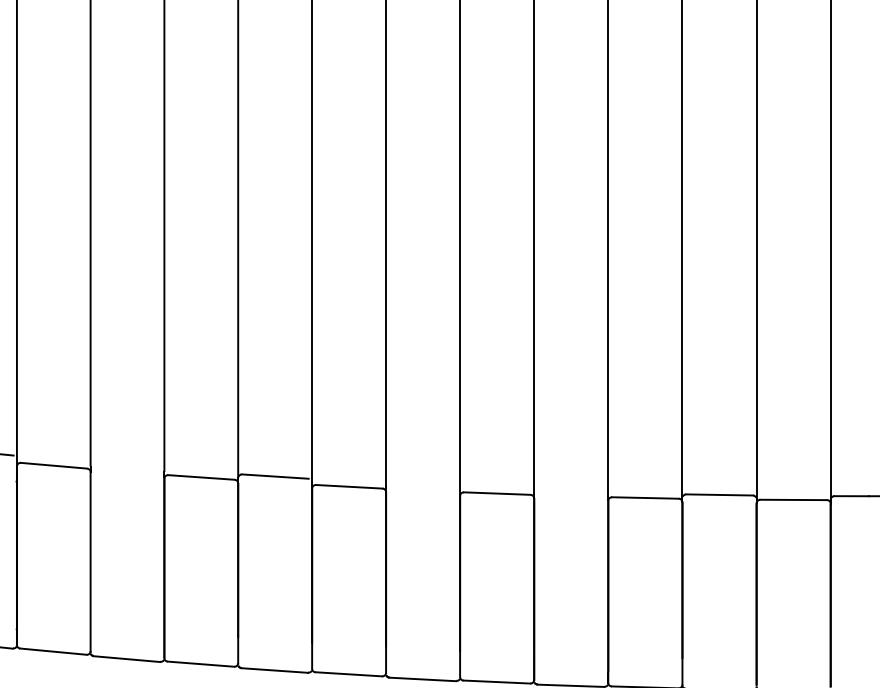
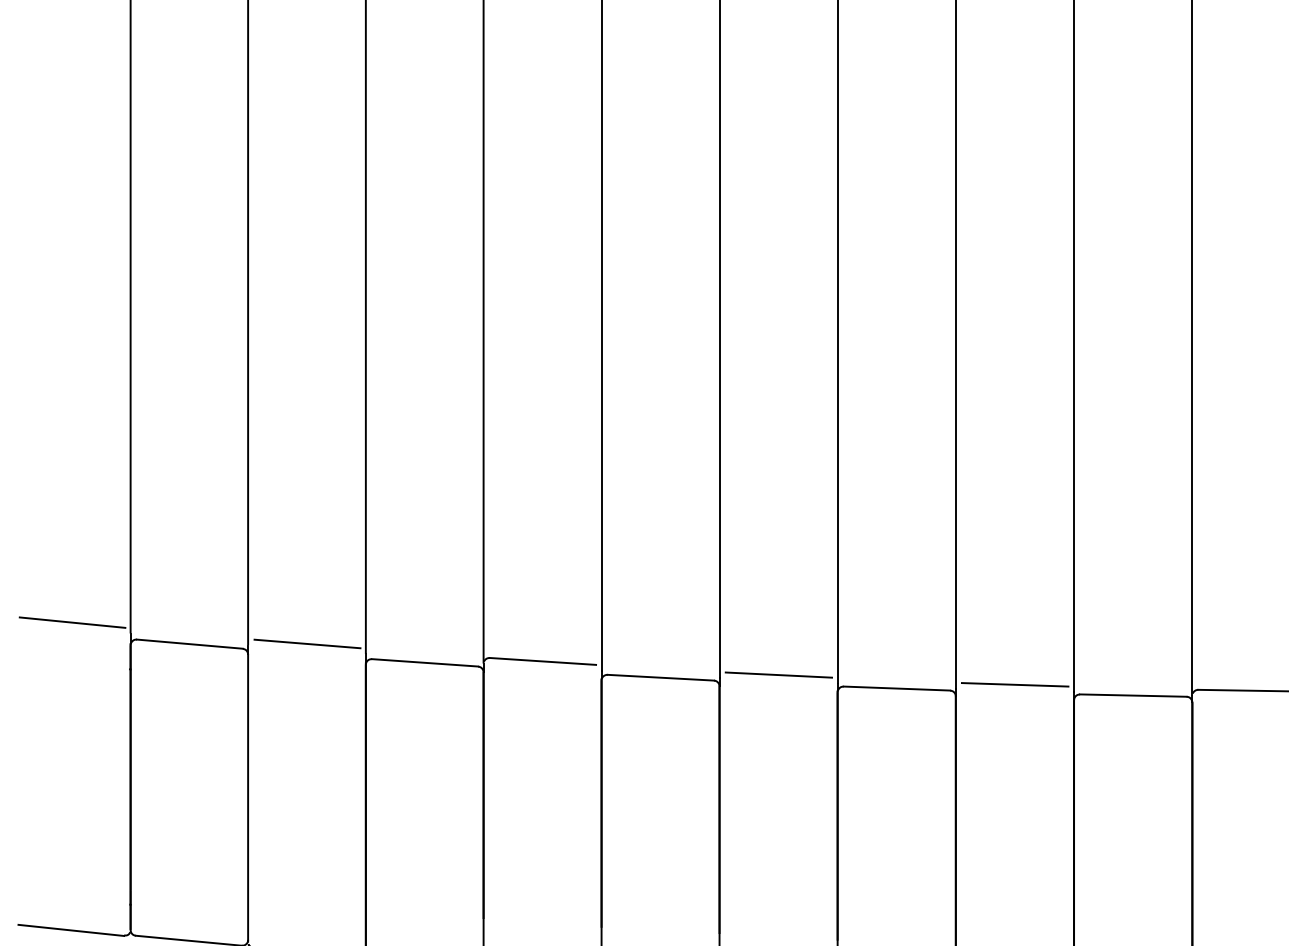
line: (127, 465) -> (306, 643), added
line: (422, 484) -> (777, 674), added
line: (571, 491) -> (1015, 685), added

